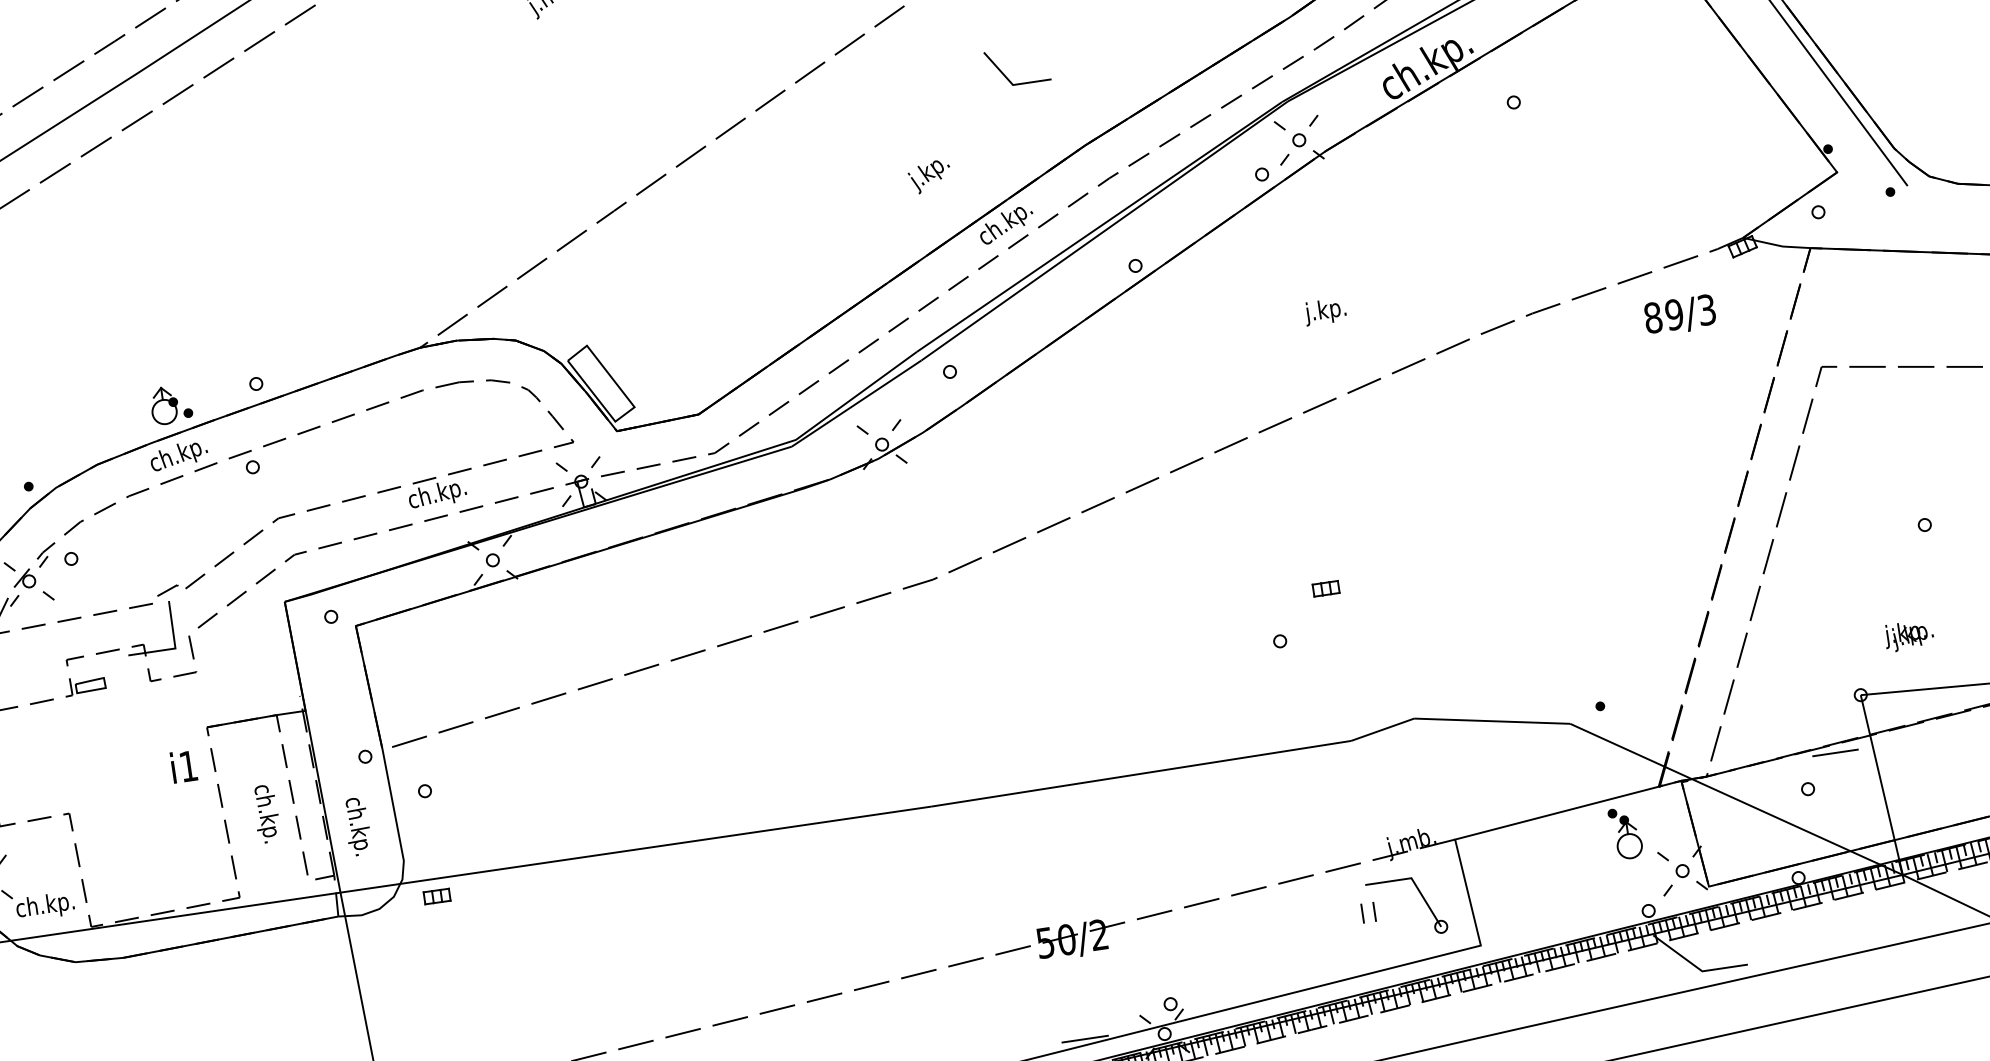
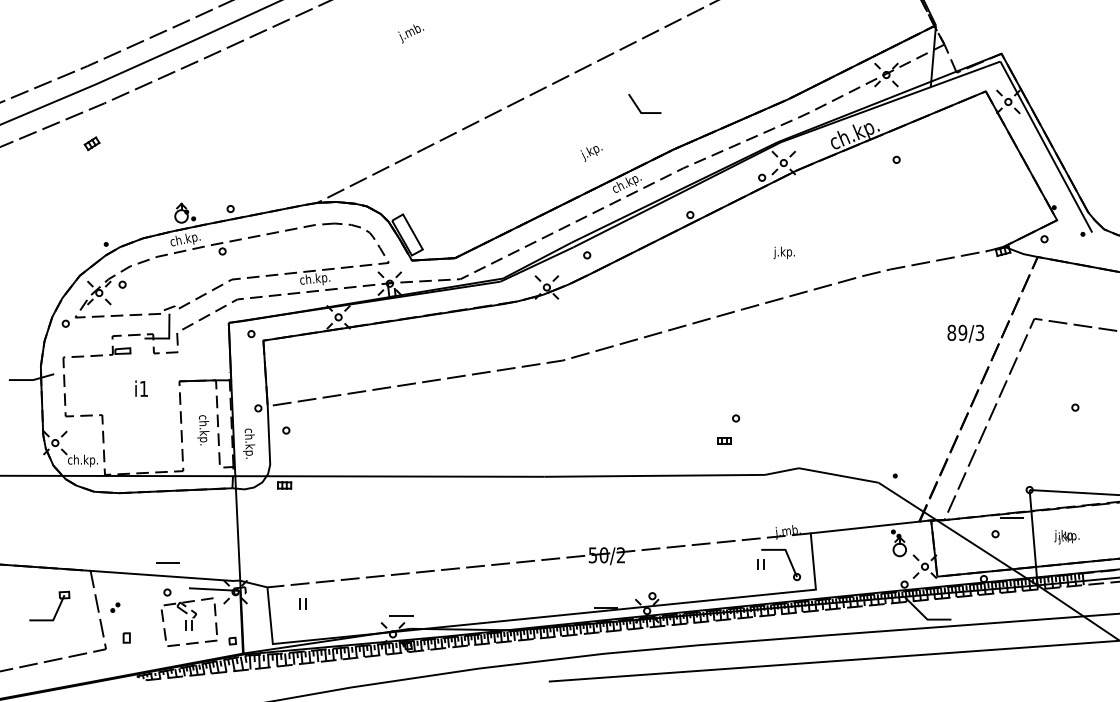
text: (1679, 315) -> (965, 333), moved
part: (1325, 587) -> (724, 440), moved
text: (1908, 636) -> (1066, 537), moved
text: (183, 766) -> (141, 388), moved

